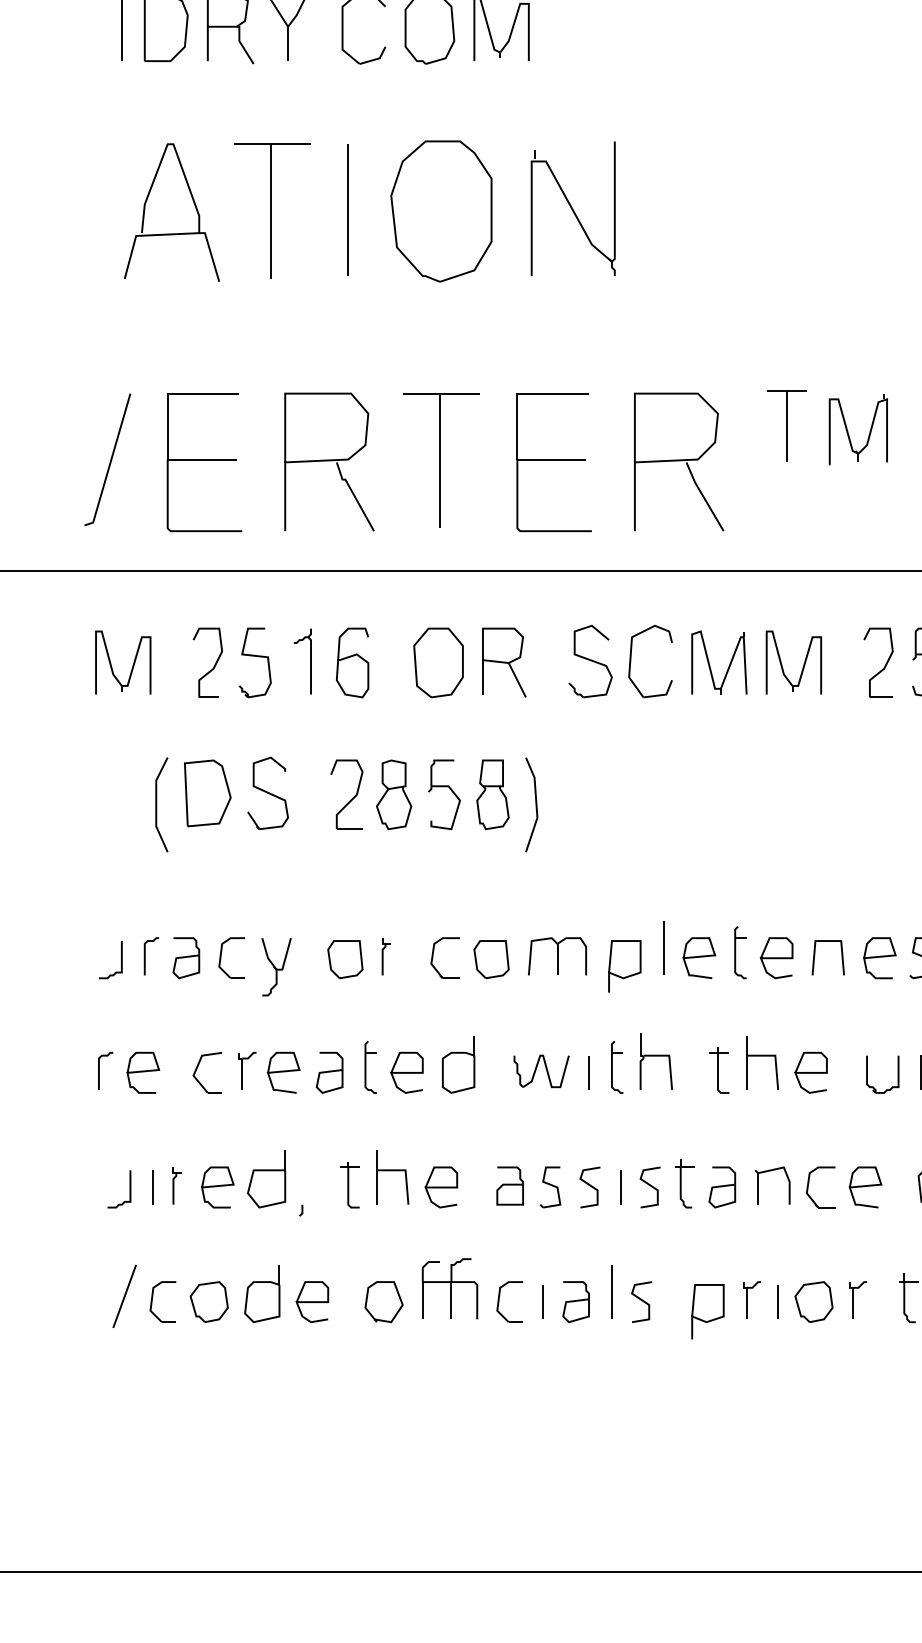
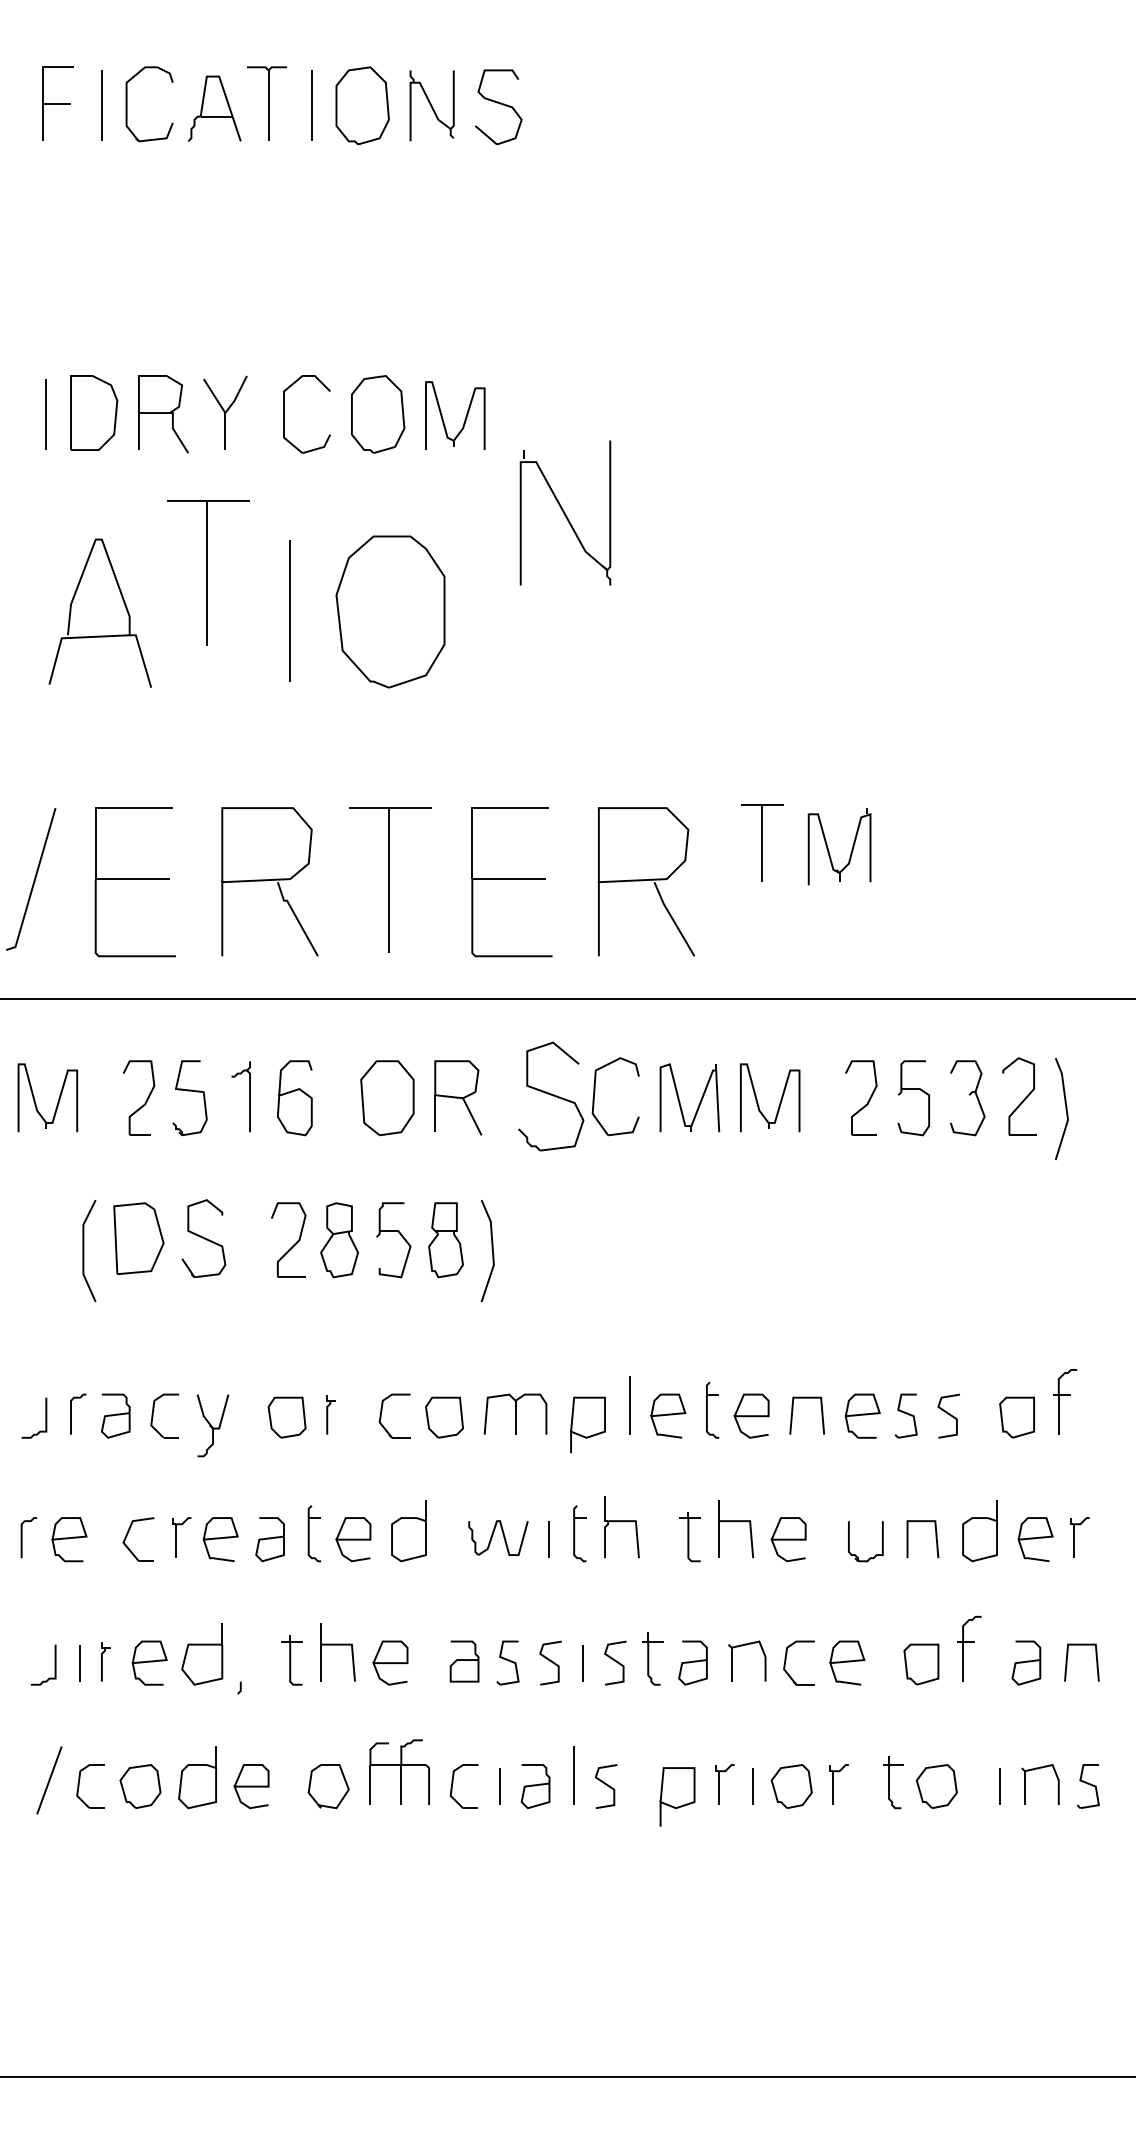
part: (573, 208) -> (565, 512), moved
part: (272, 211) -> (208, 572), moved
part: (589, 661) -> (550, 1096), size x1.4

